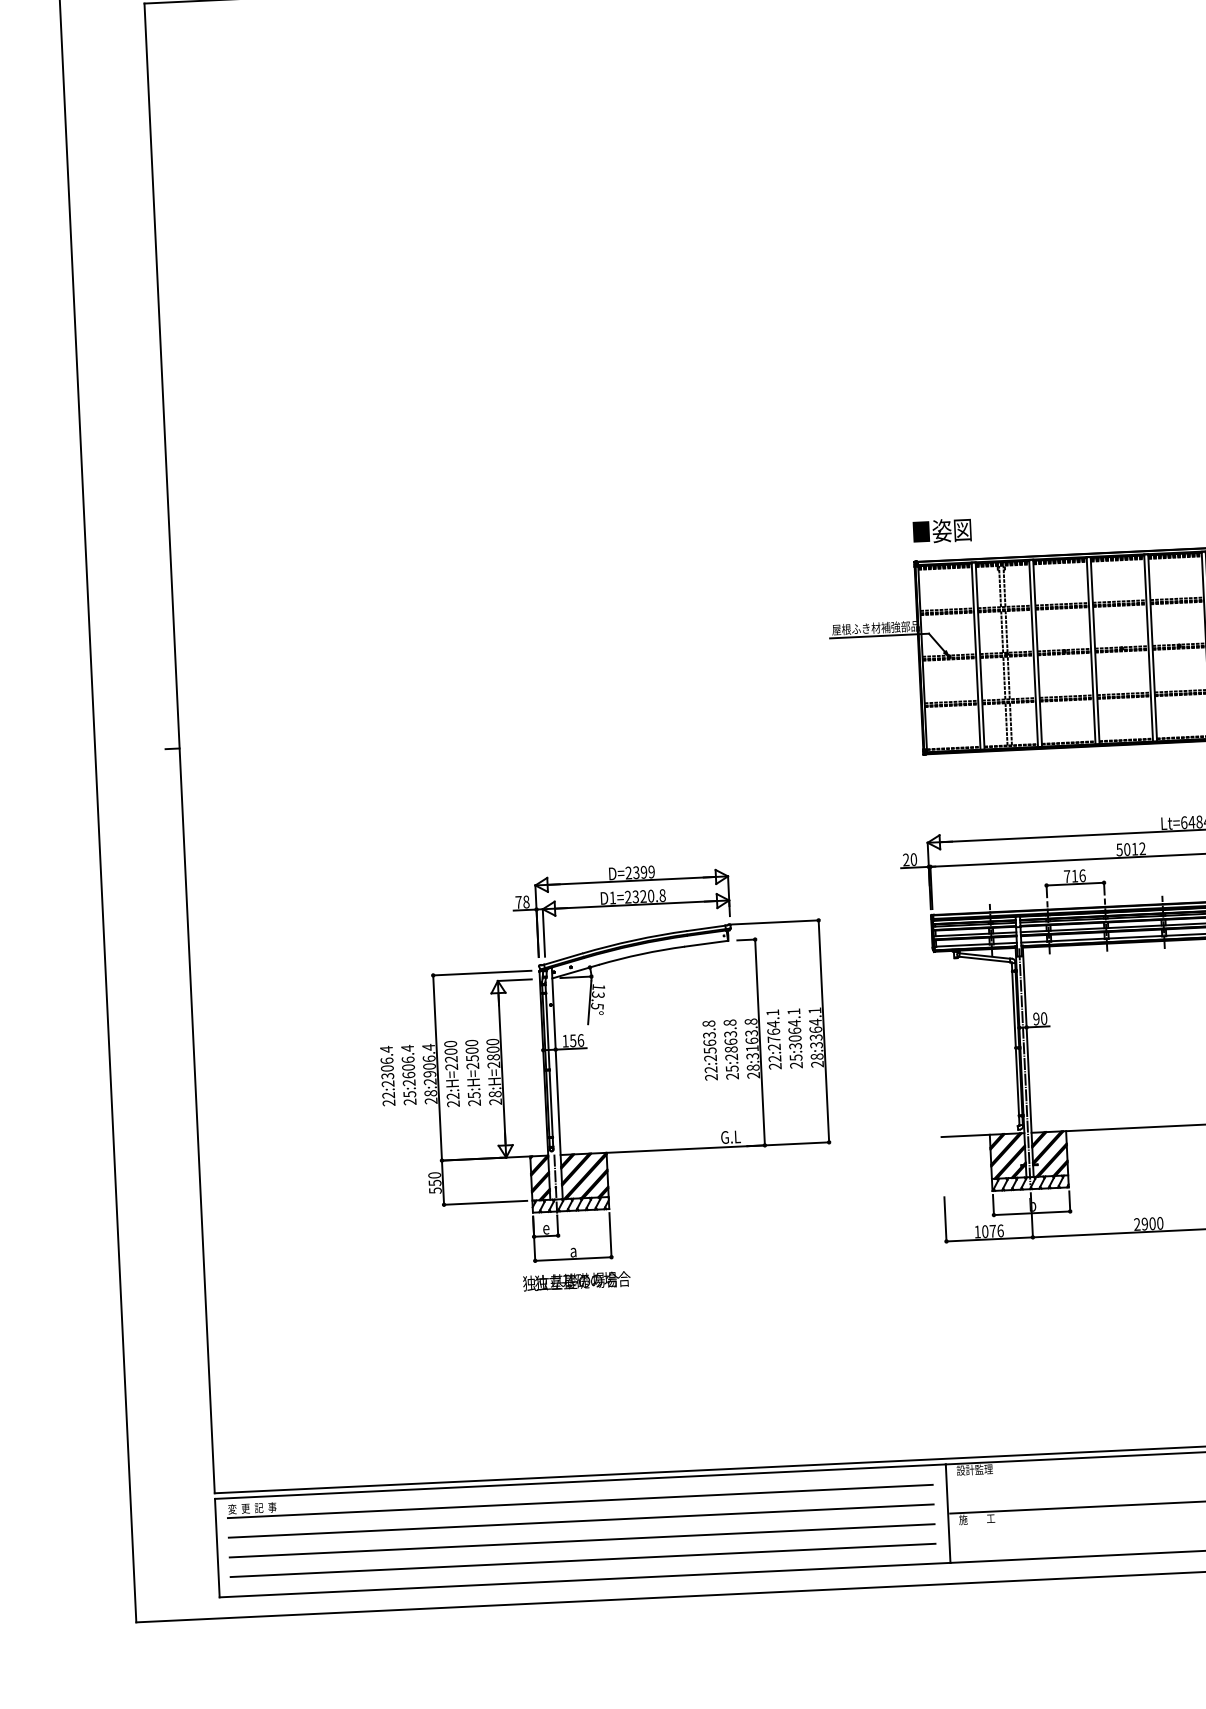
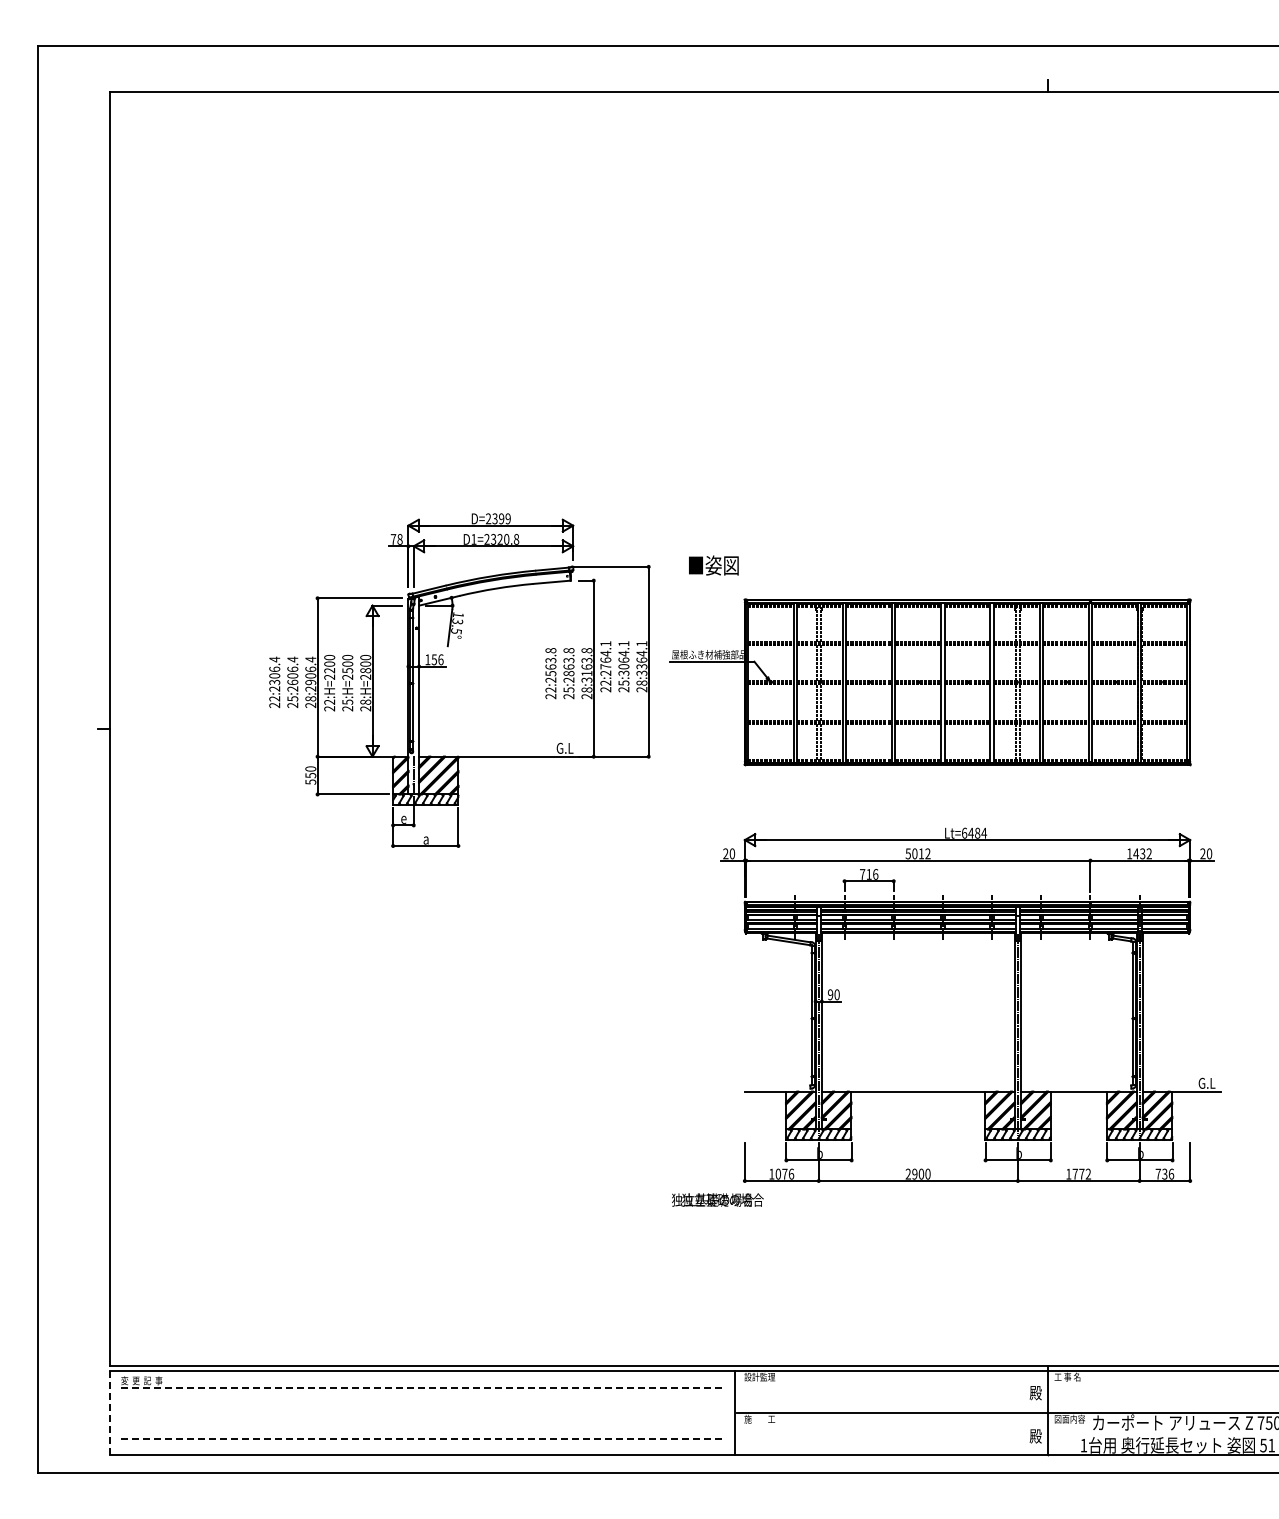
text: (941, 530) -> (713, 565), moved
part: (603, 1063) -> (459, 680), moved
text: (576, 1280) -> (717, 1199), moved
line: (580, 1501) -> (422, 1388), solid -> dashed
line: (580, 1520) -> (421, 1404), removed
line: (581, 1540) -> (421, 1421), removed
line: (217, 1547) -> (110, 1412), solid -> dashed
line: (583, 1560) -> (422, 1438), solid -> dashed

